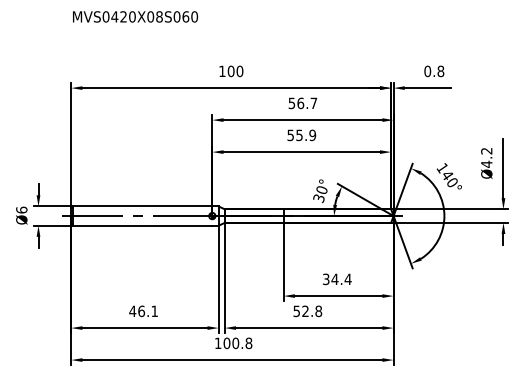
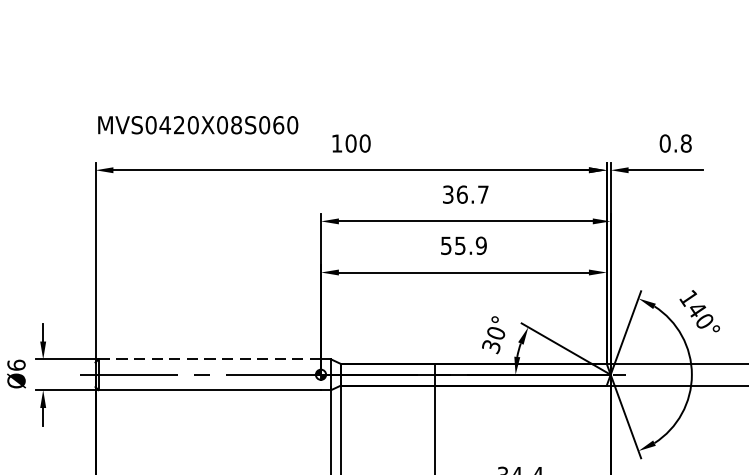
text: (135, 16) -> (198, 124), moved
text: (292, 102) -> (449, 193), 56.7 -> 36.7
line: (142, 206) -> (209, 359), solid -> dashed

